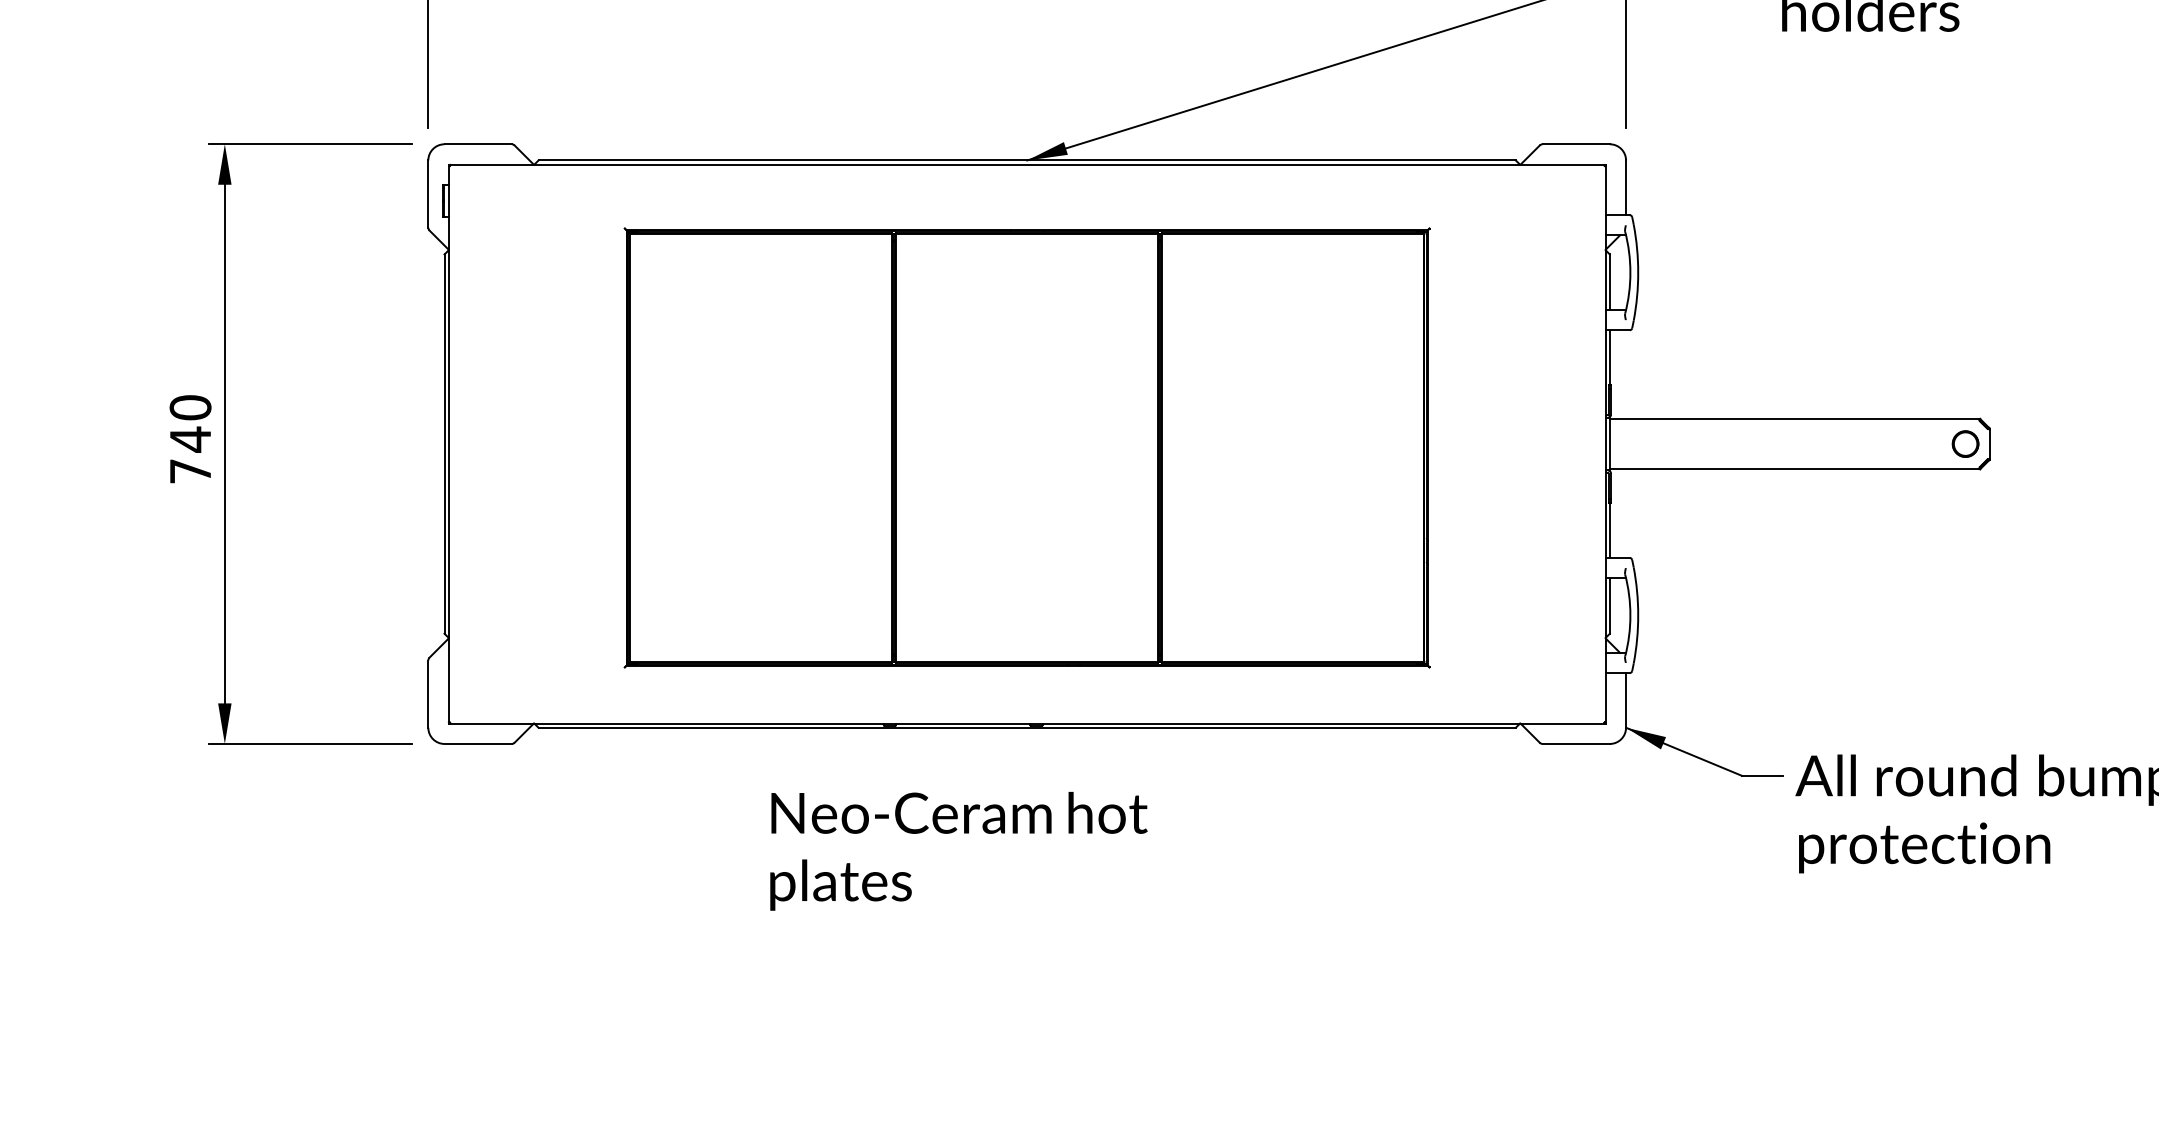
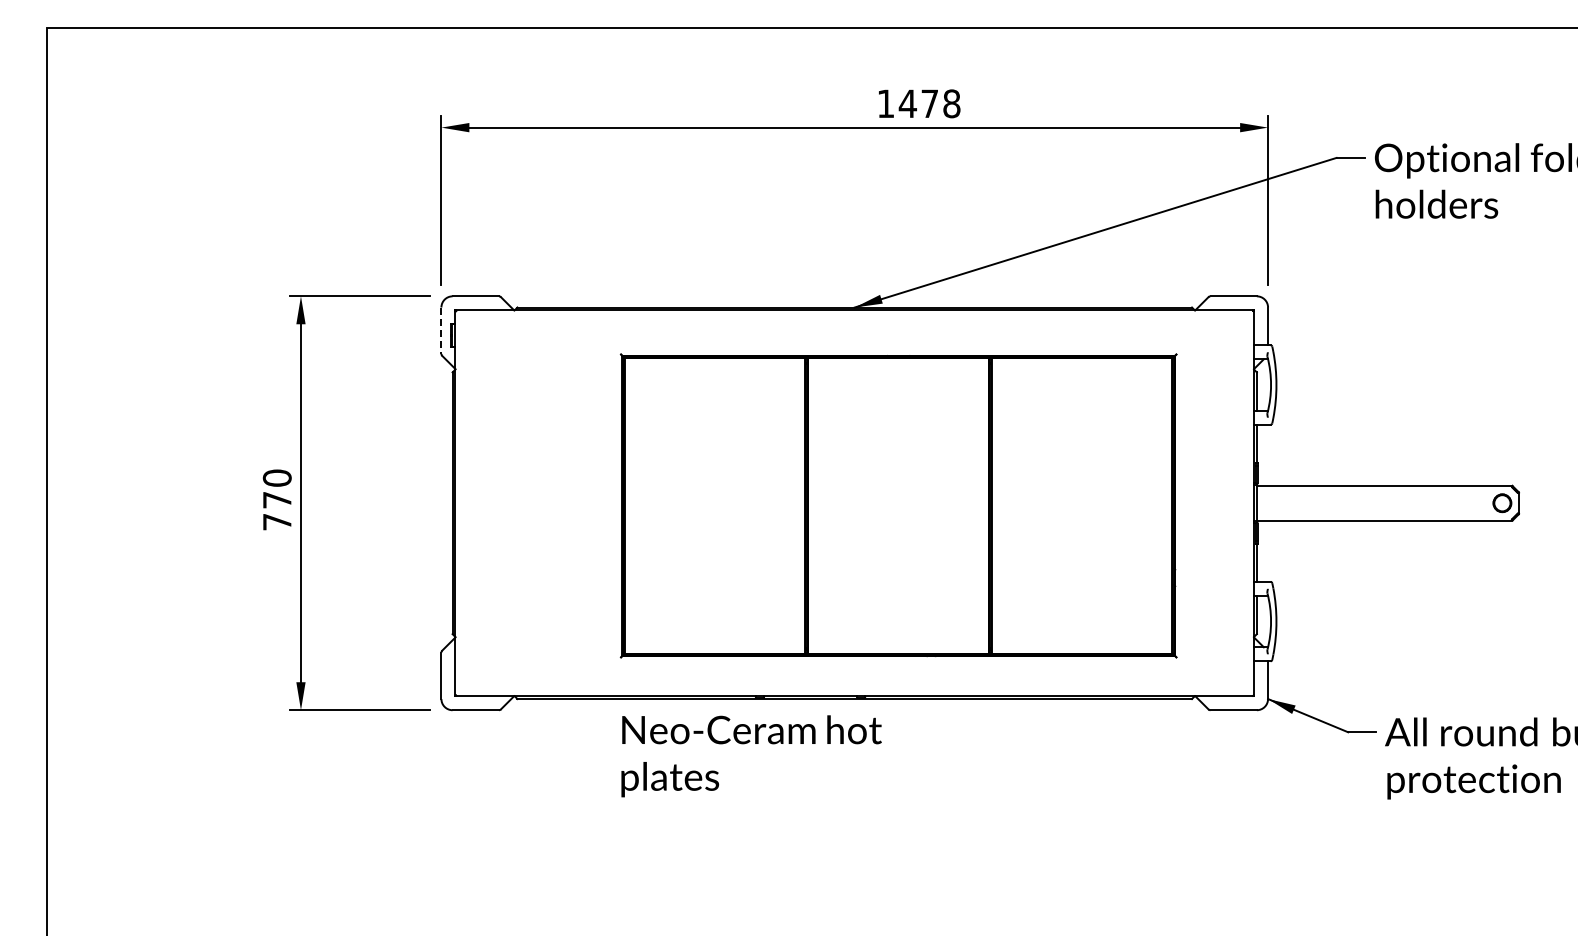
line: (428, 195) -> (441, 331), solid -> dashed
text: (190, 440) -> (277, 500), 740 -> 770
part: (1026, 447) -> (898, 505), moved
text: (958, 851) -> (751, 756), moved

